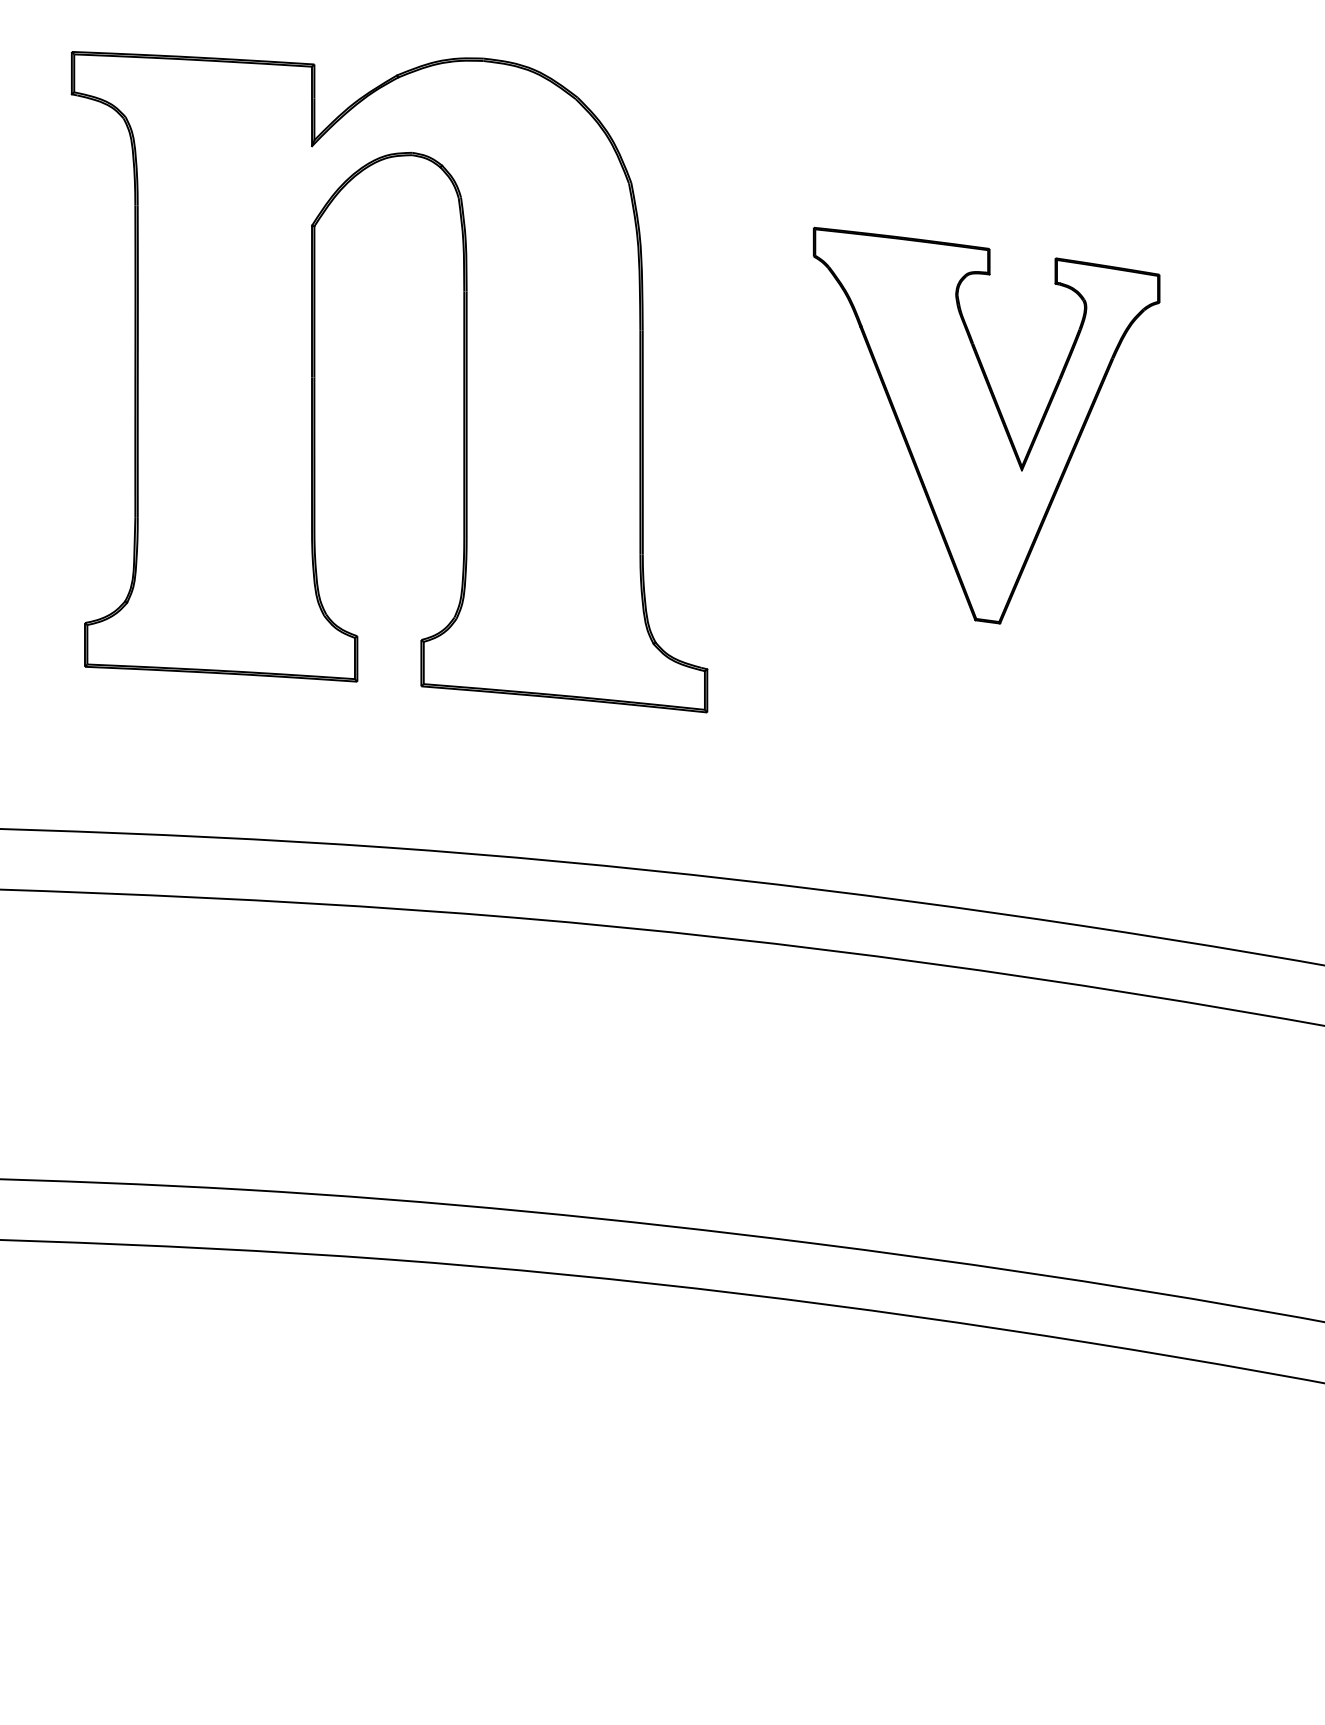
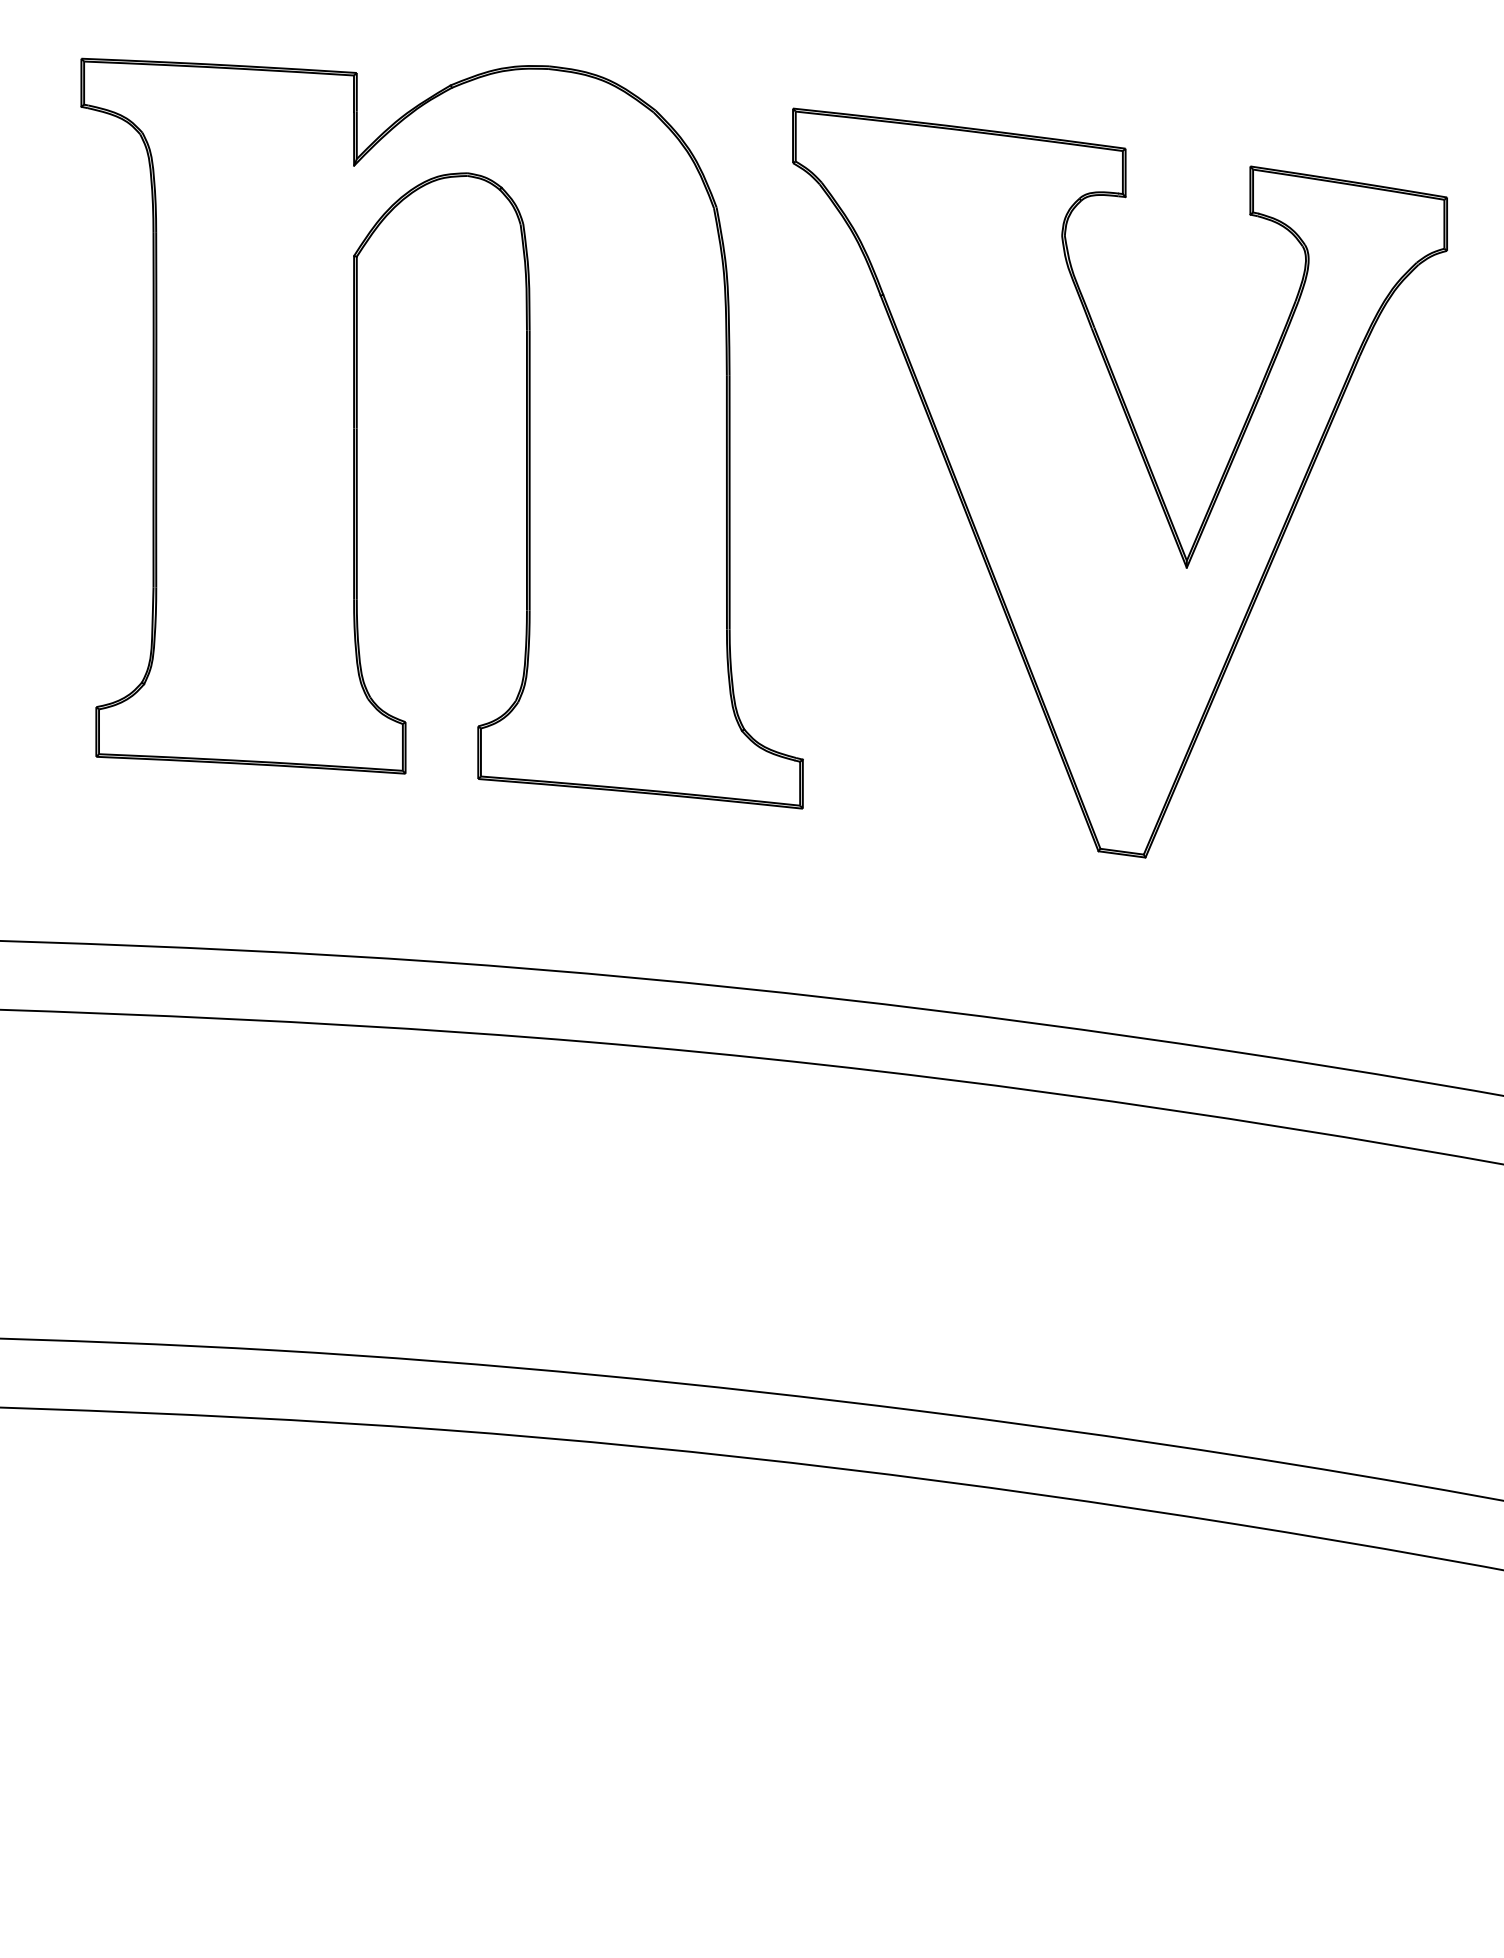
part: (986, 425) -> (1119, 482), size x1.67

